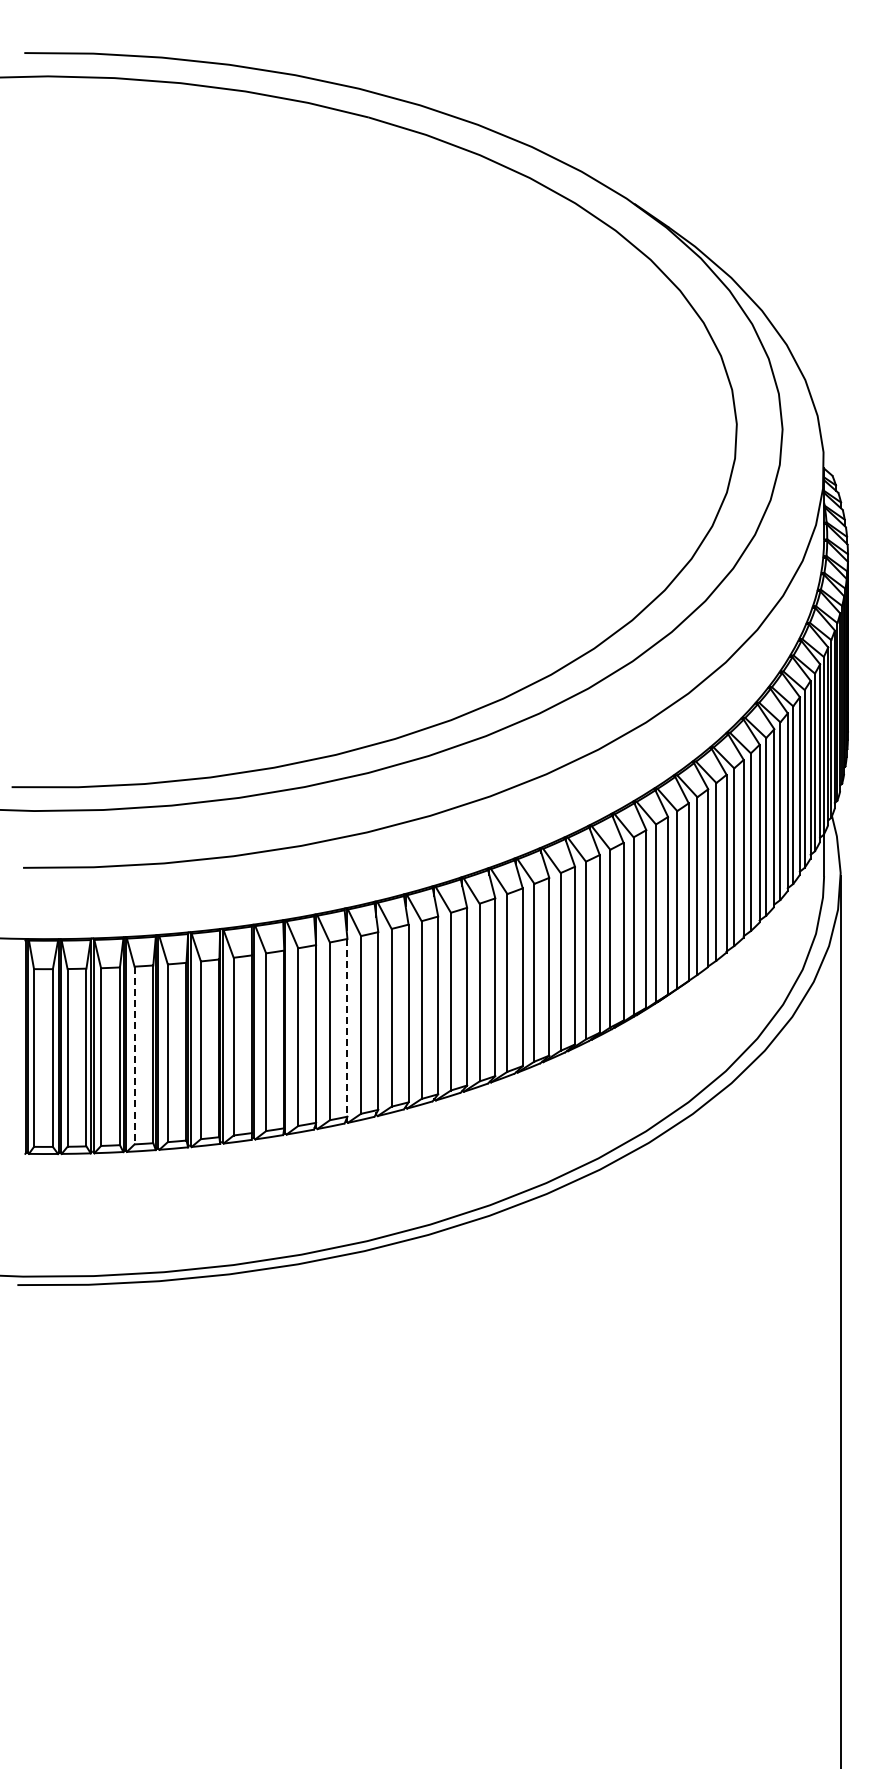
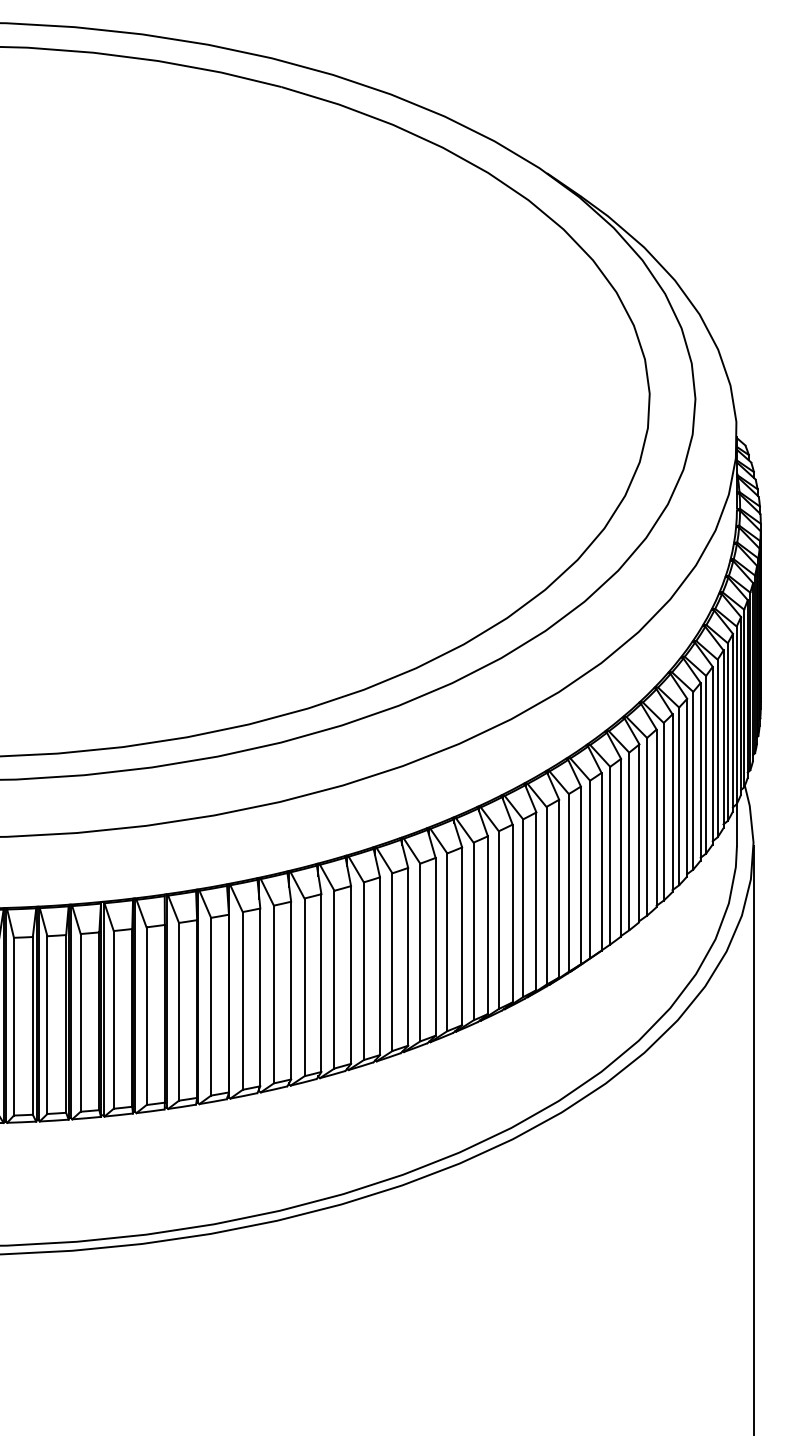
line: (347, 1027) -> (260, 997), dashed -> solid
line: (134, 1055) -> (47, 1025), dashed -> solid

